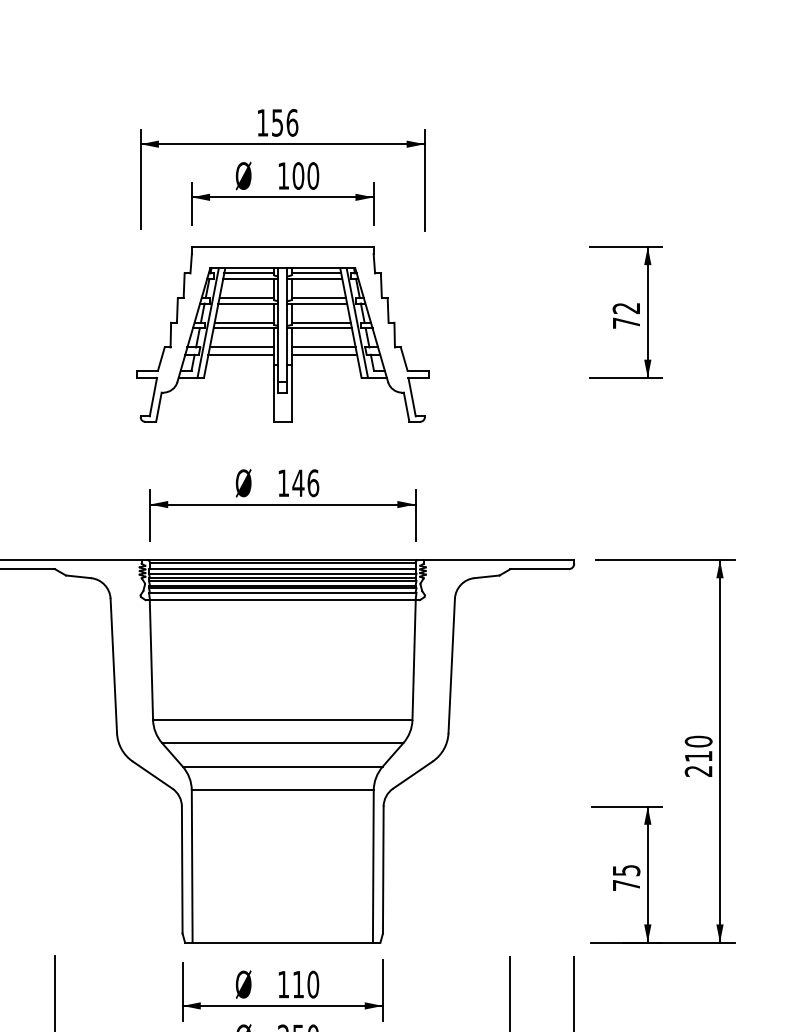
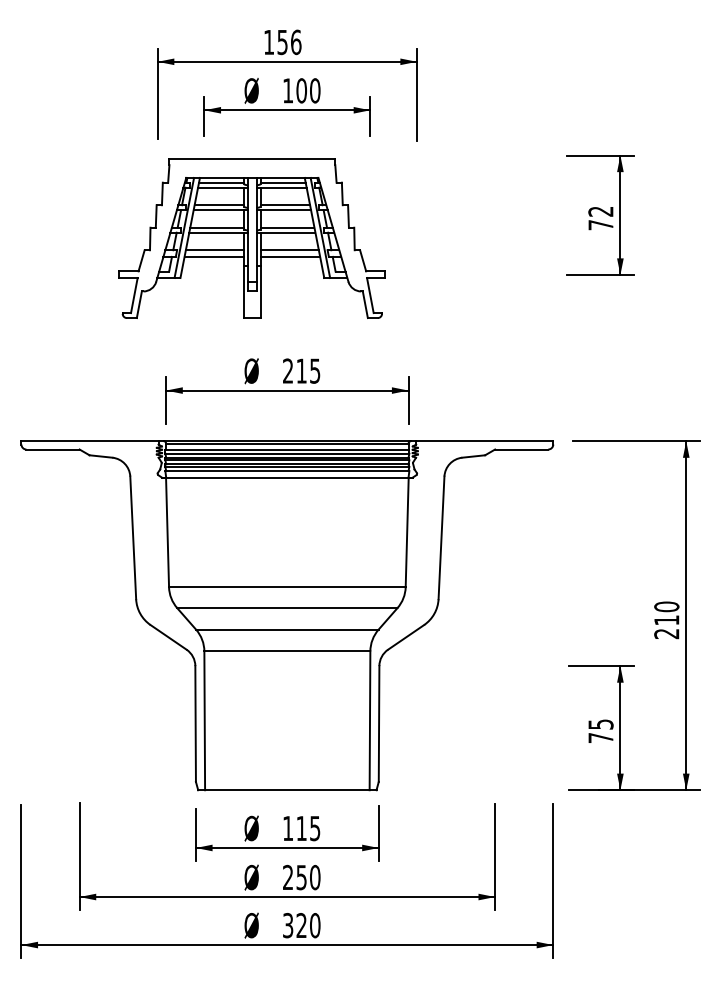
part: (281, 334) -> (251, 238), moved
text: (298, 482) -> (301, 370), 146 -> 215
text: (313, 984) -> (315, 828), 110 -> 115

